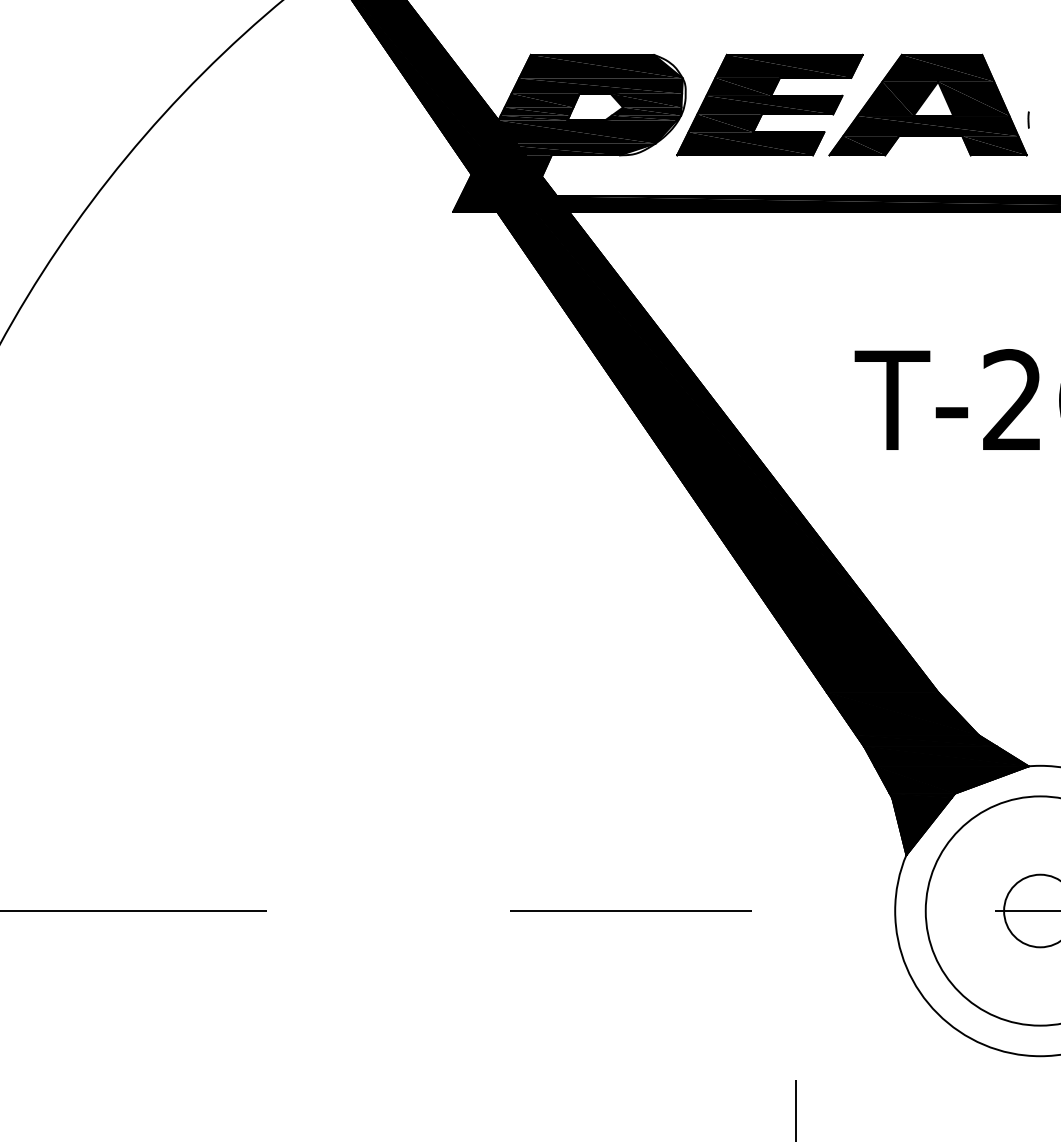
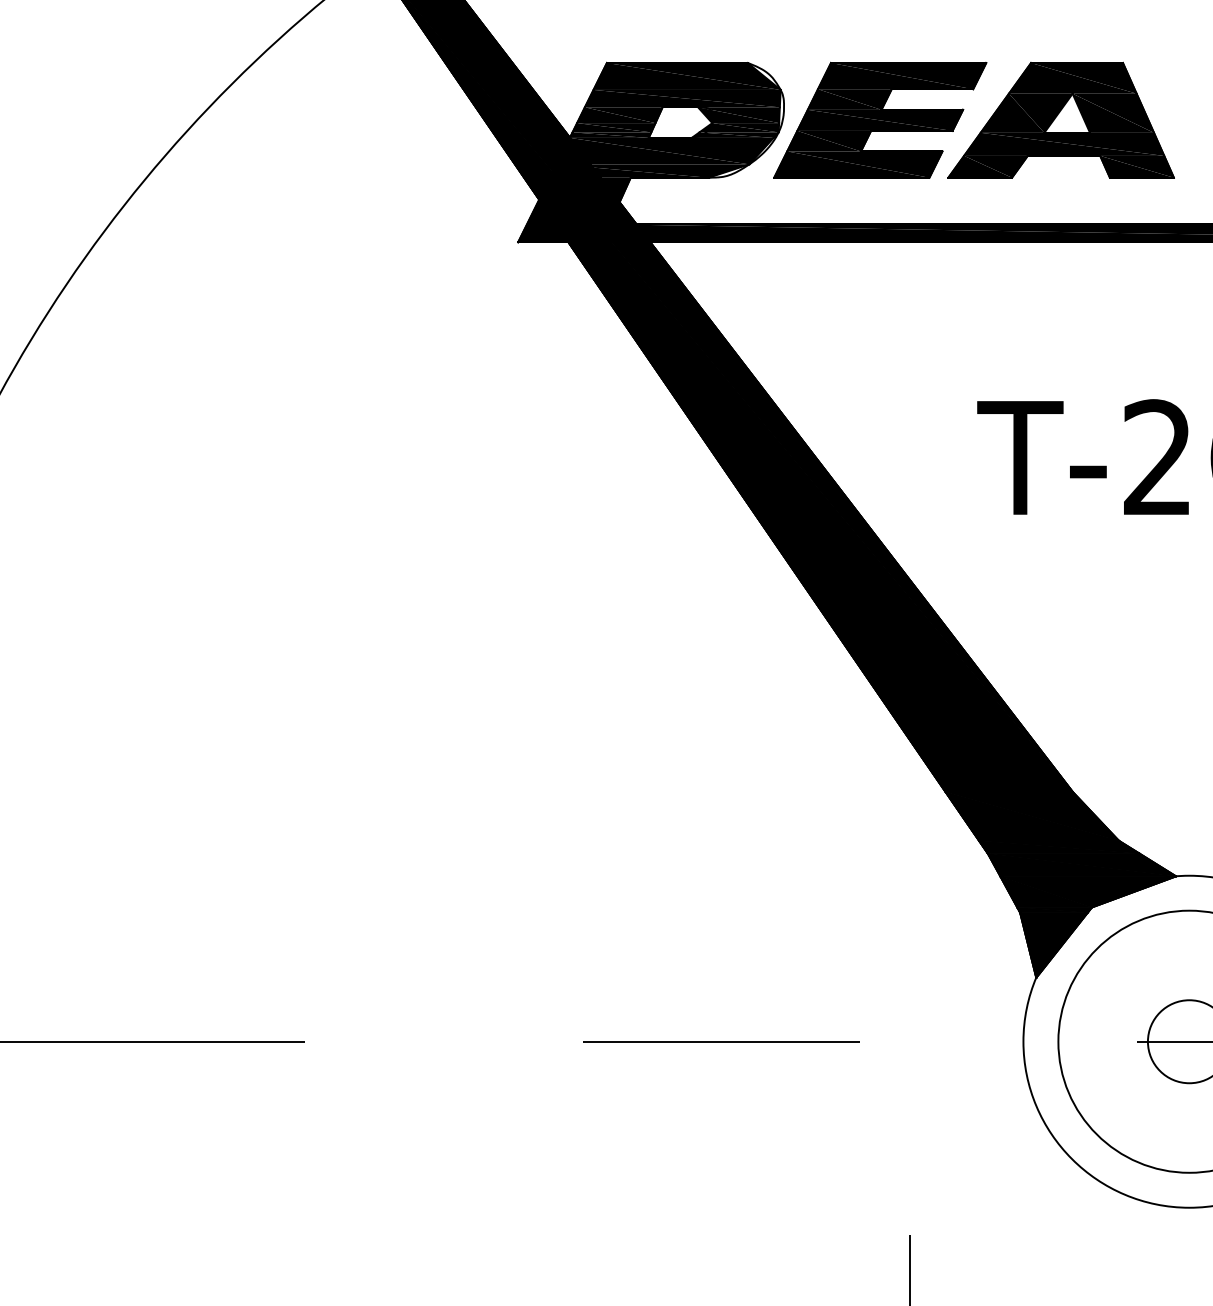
line: (1028, 119) -> (1175, 136), removed

